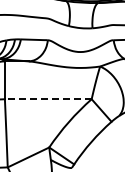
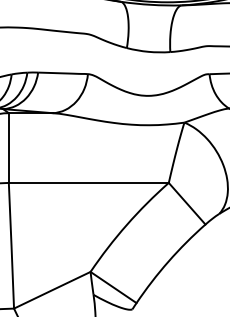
line: (47, 99) -> (87, 183), dashed -> solid

